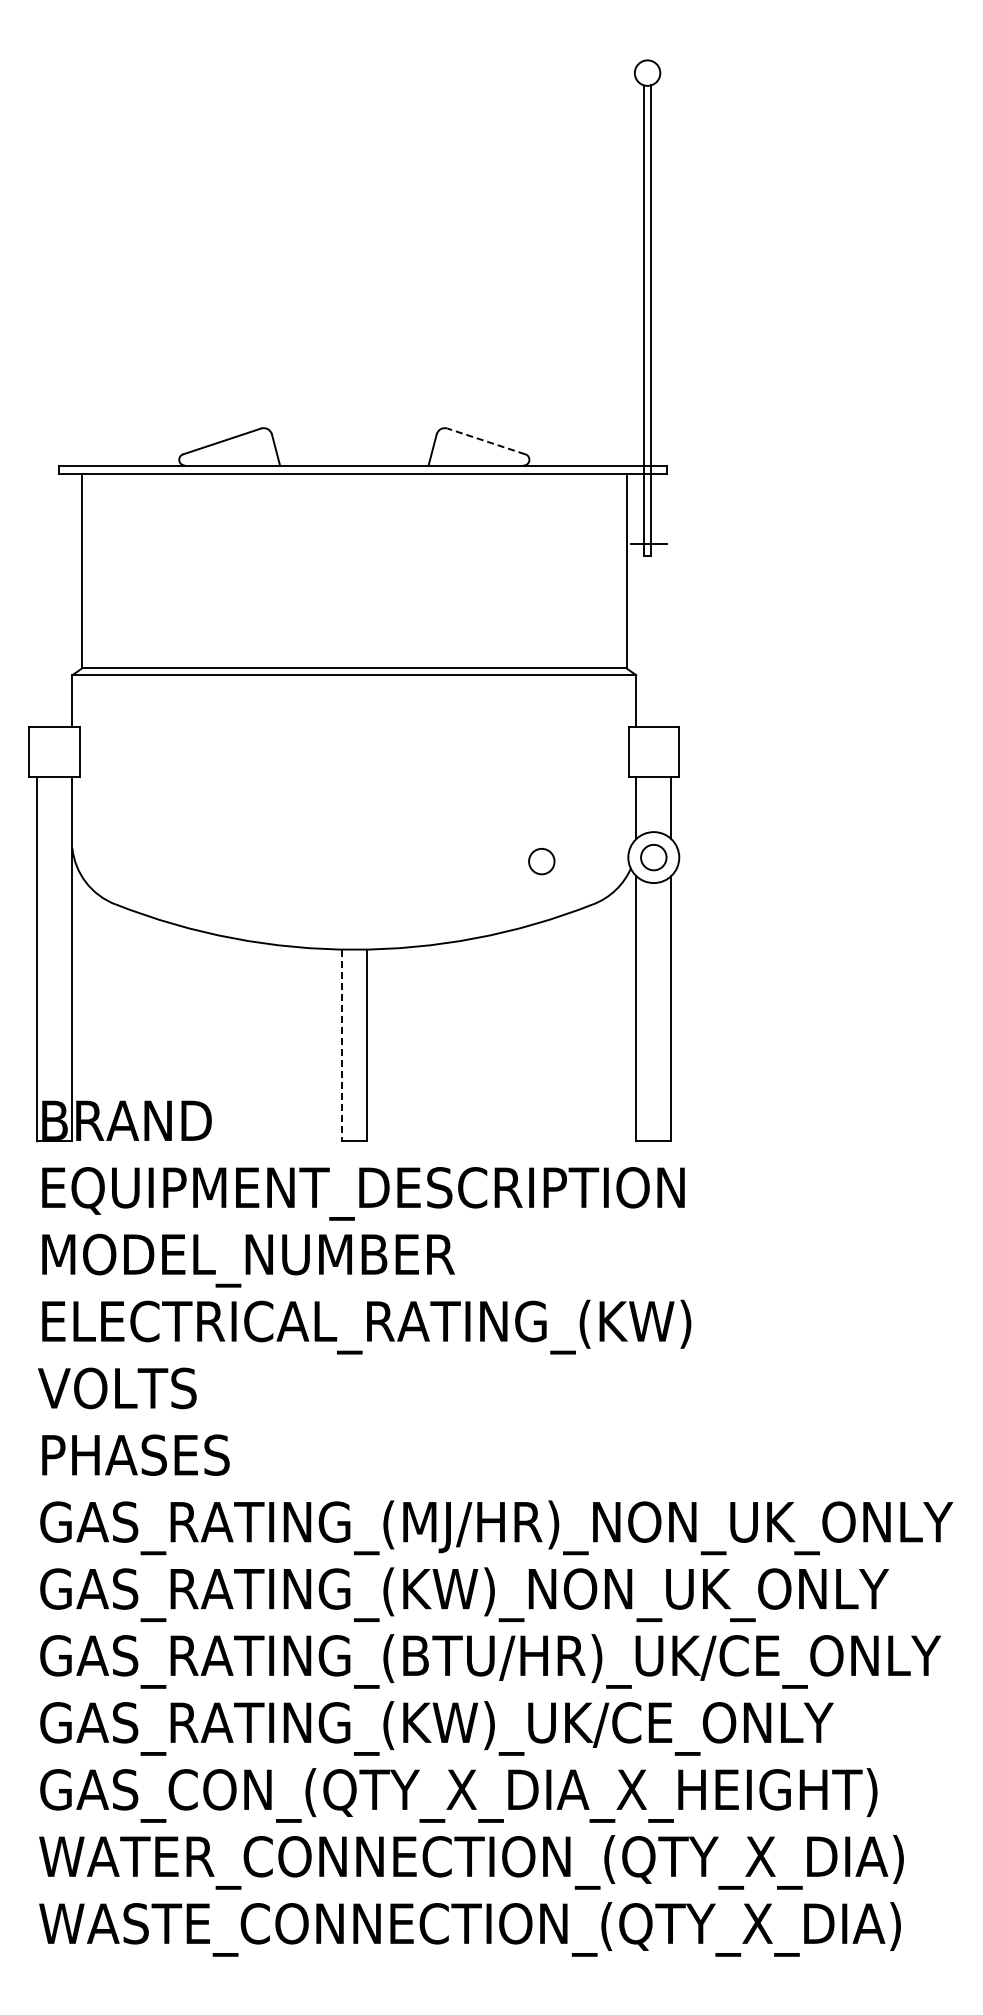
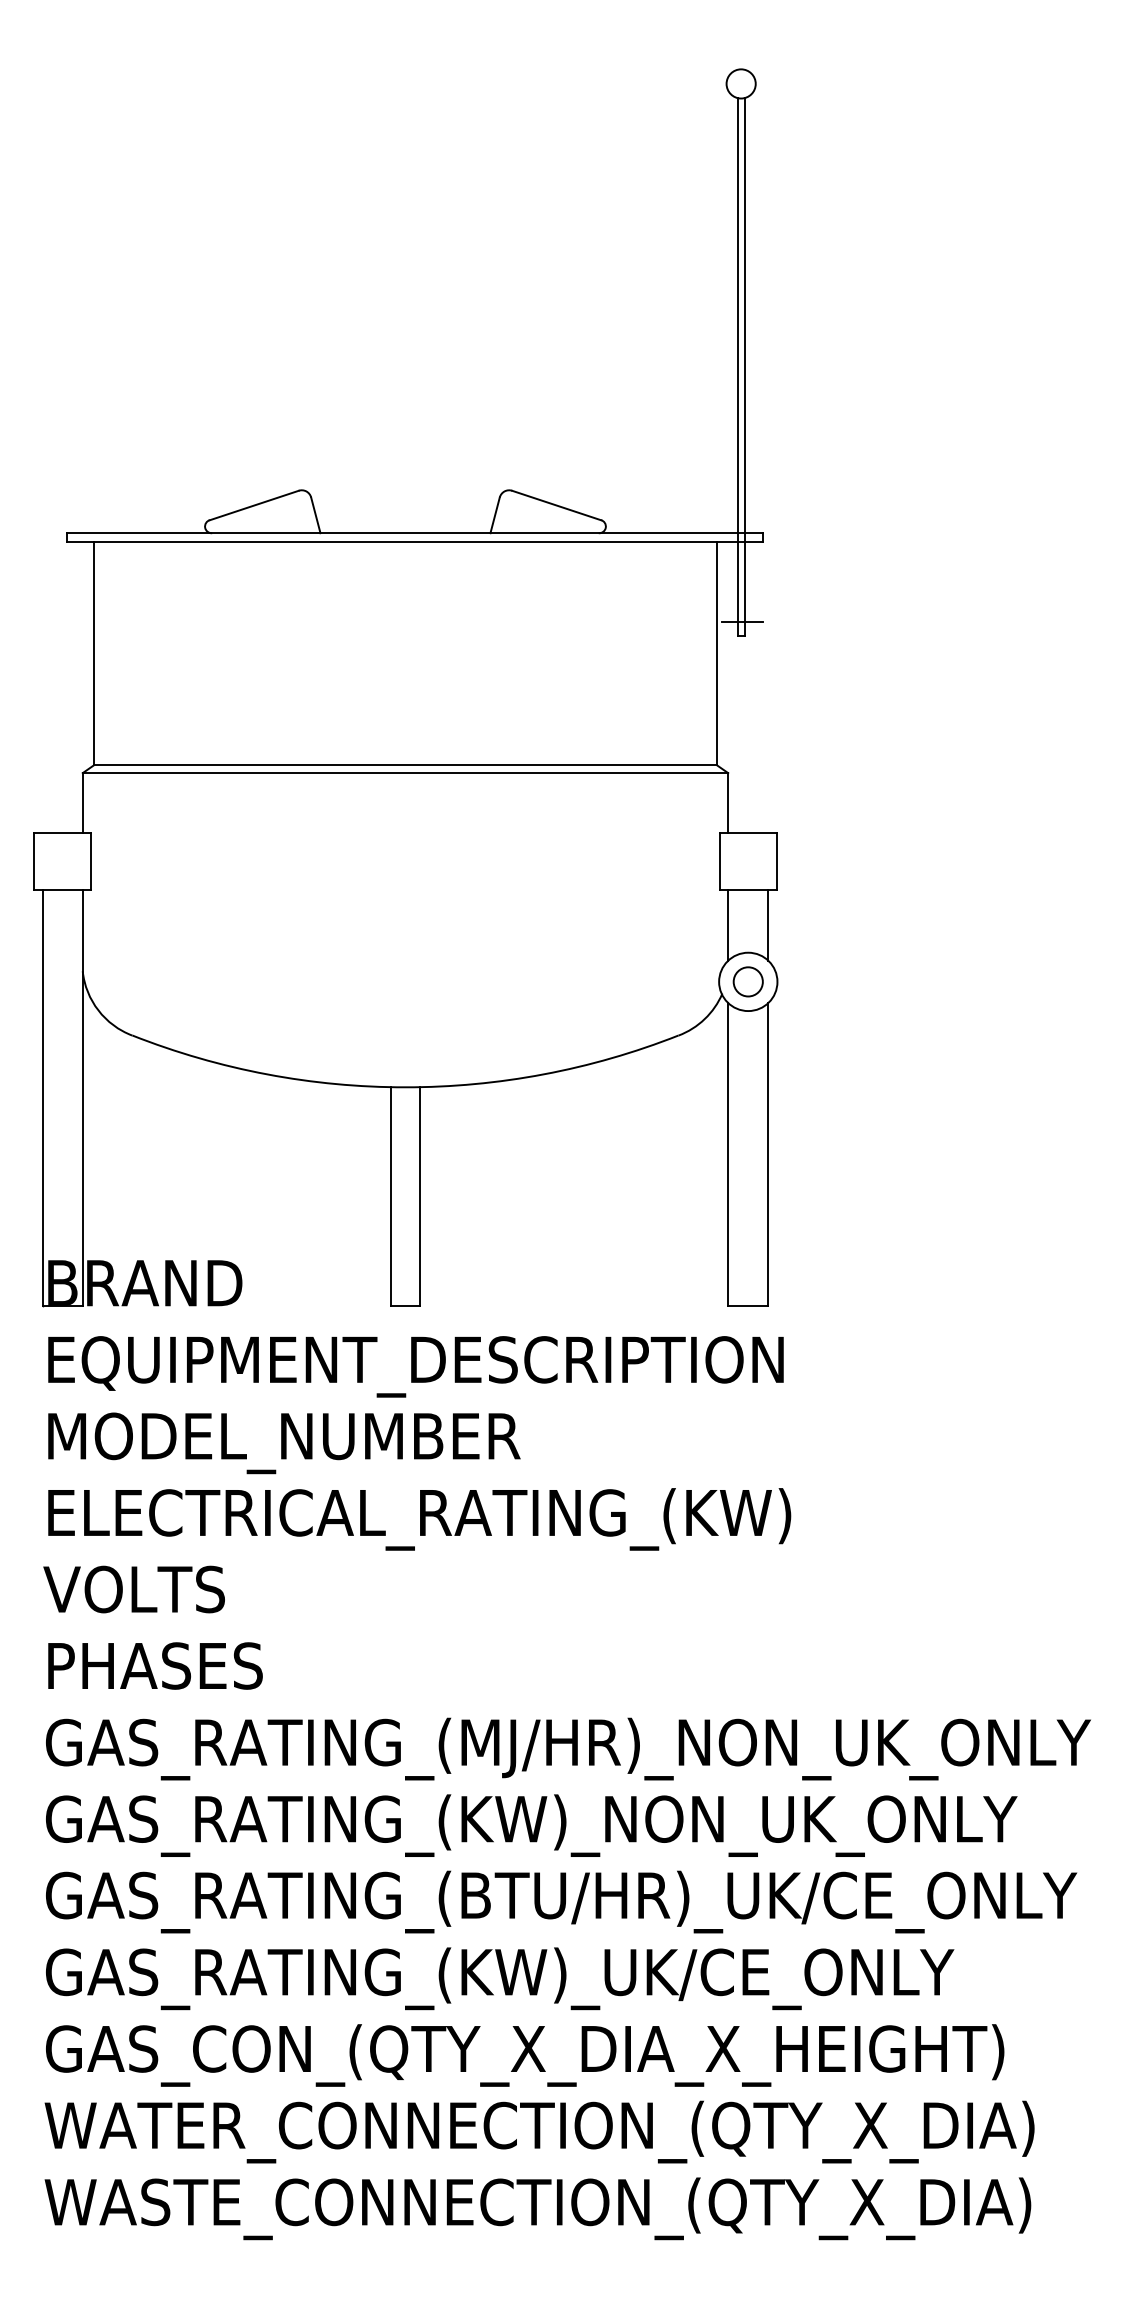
line: (486, 441) -> (556, 505), dashed -> solid
circle: (541, 861) -> (619, 986), removed
line: (341, 1045) -> (390, 1196), dashed -> solid

